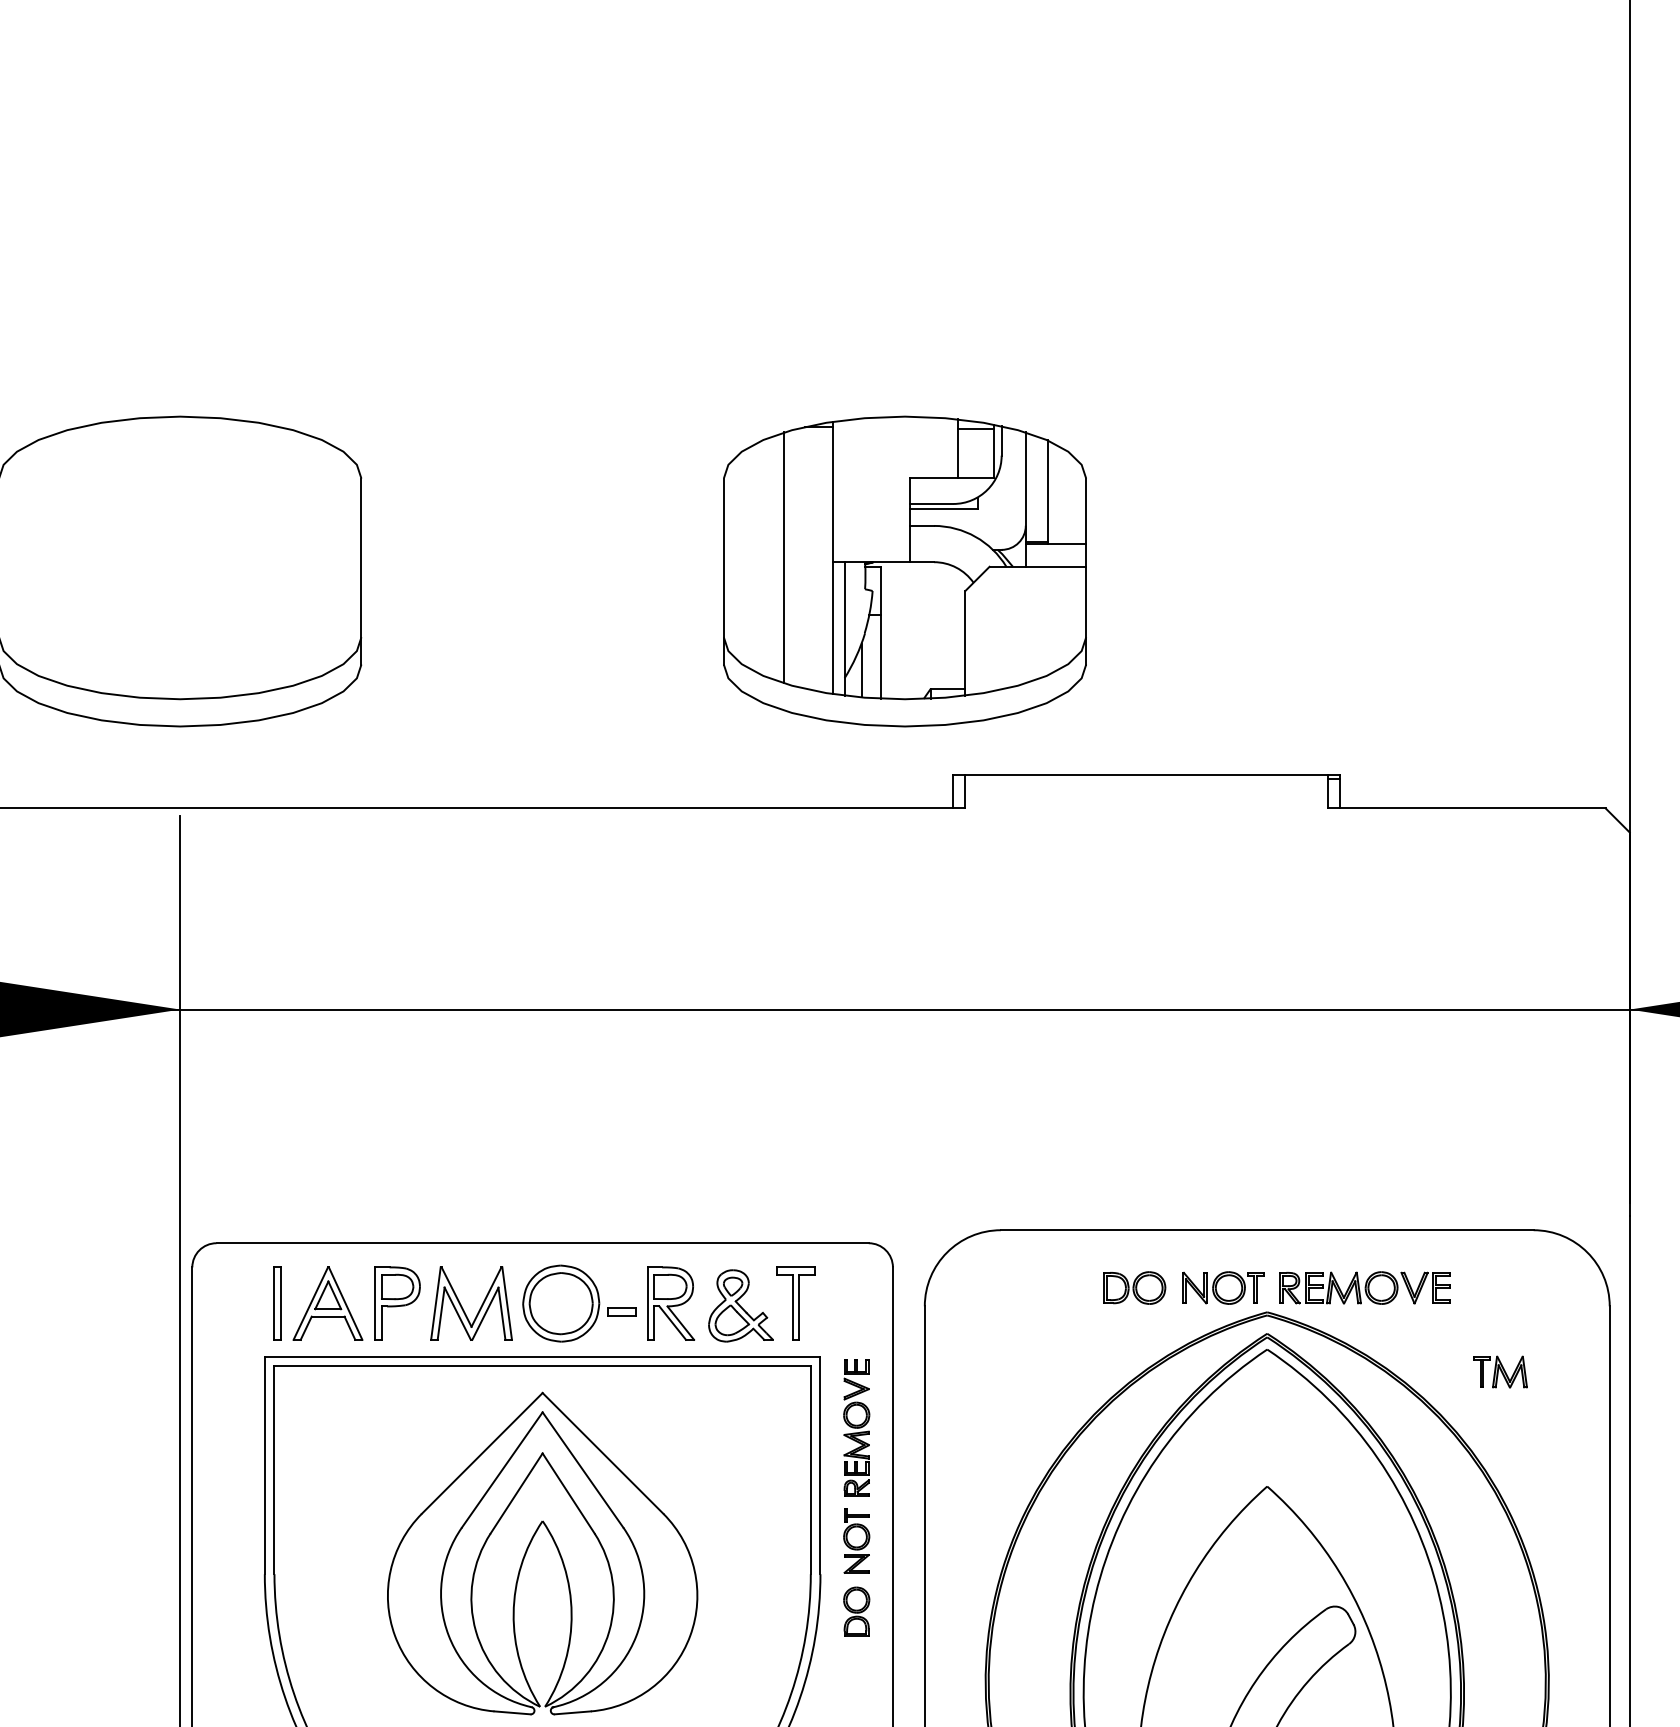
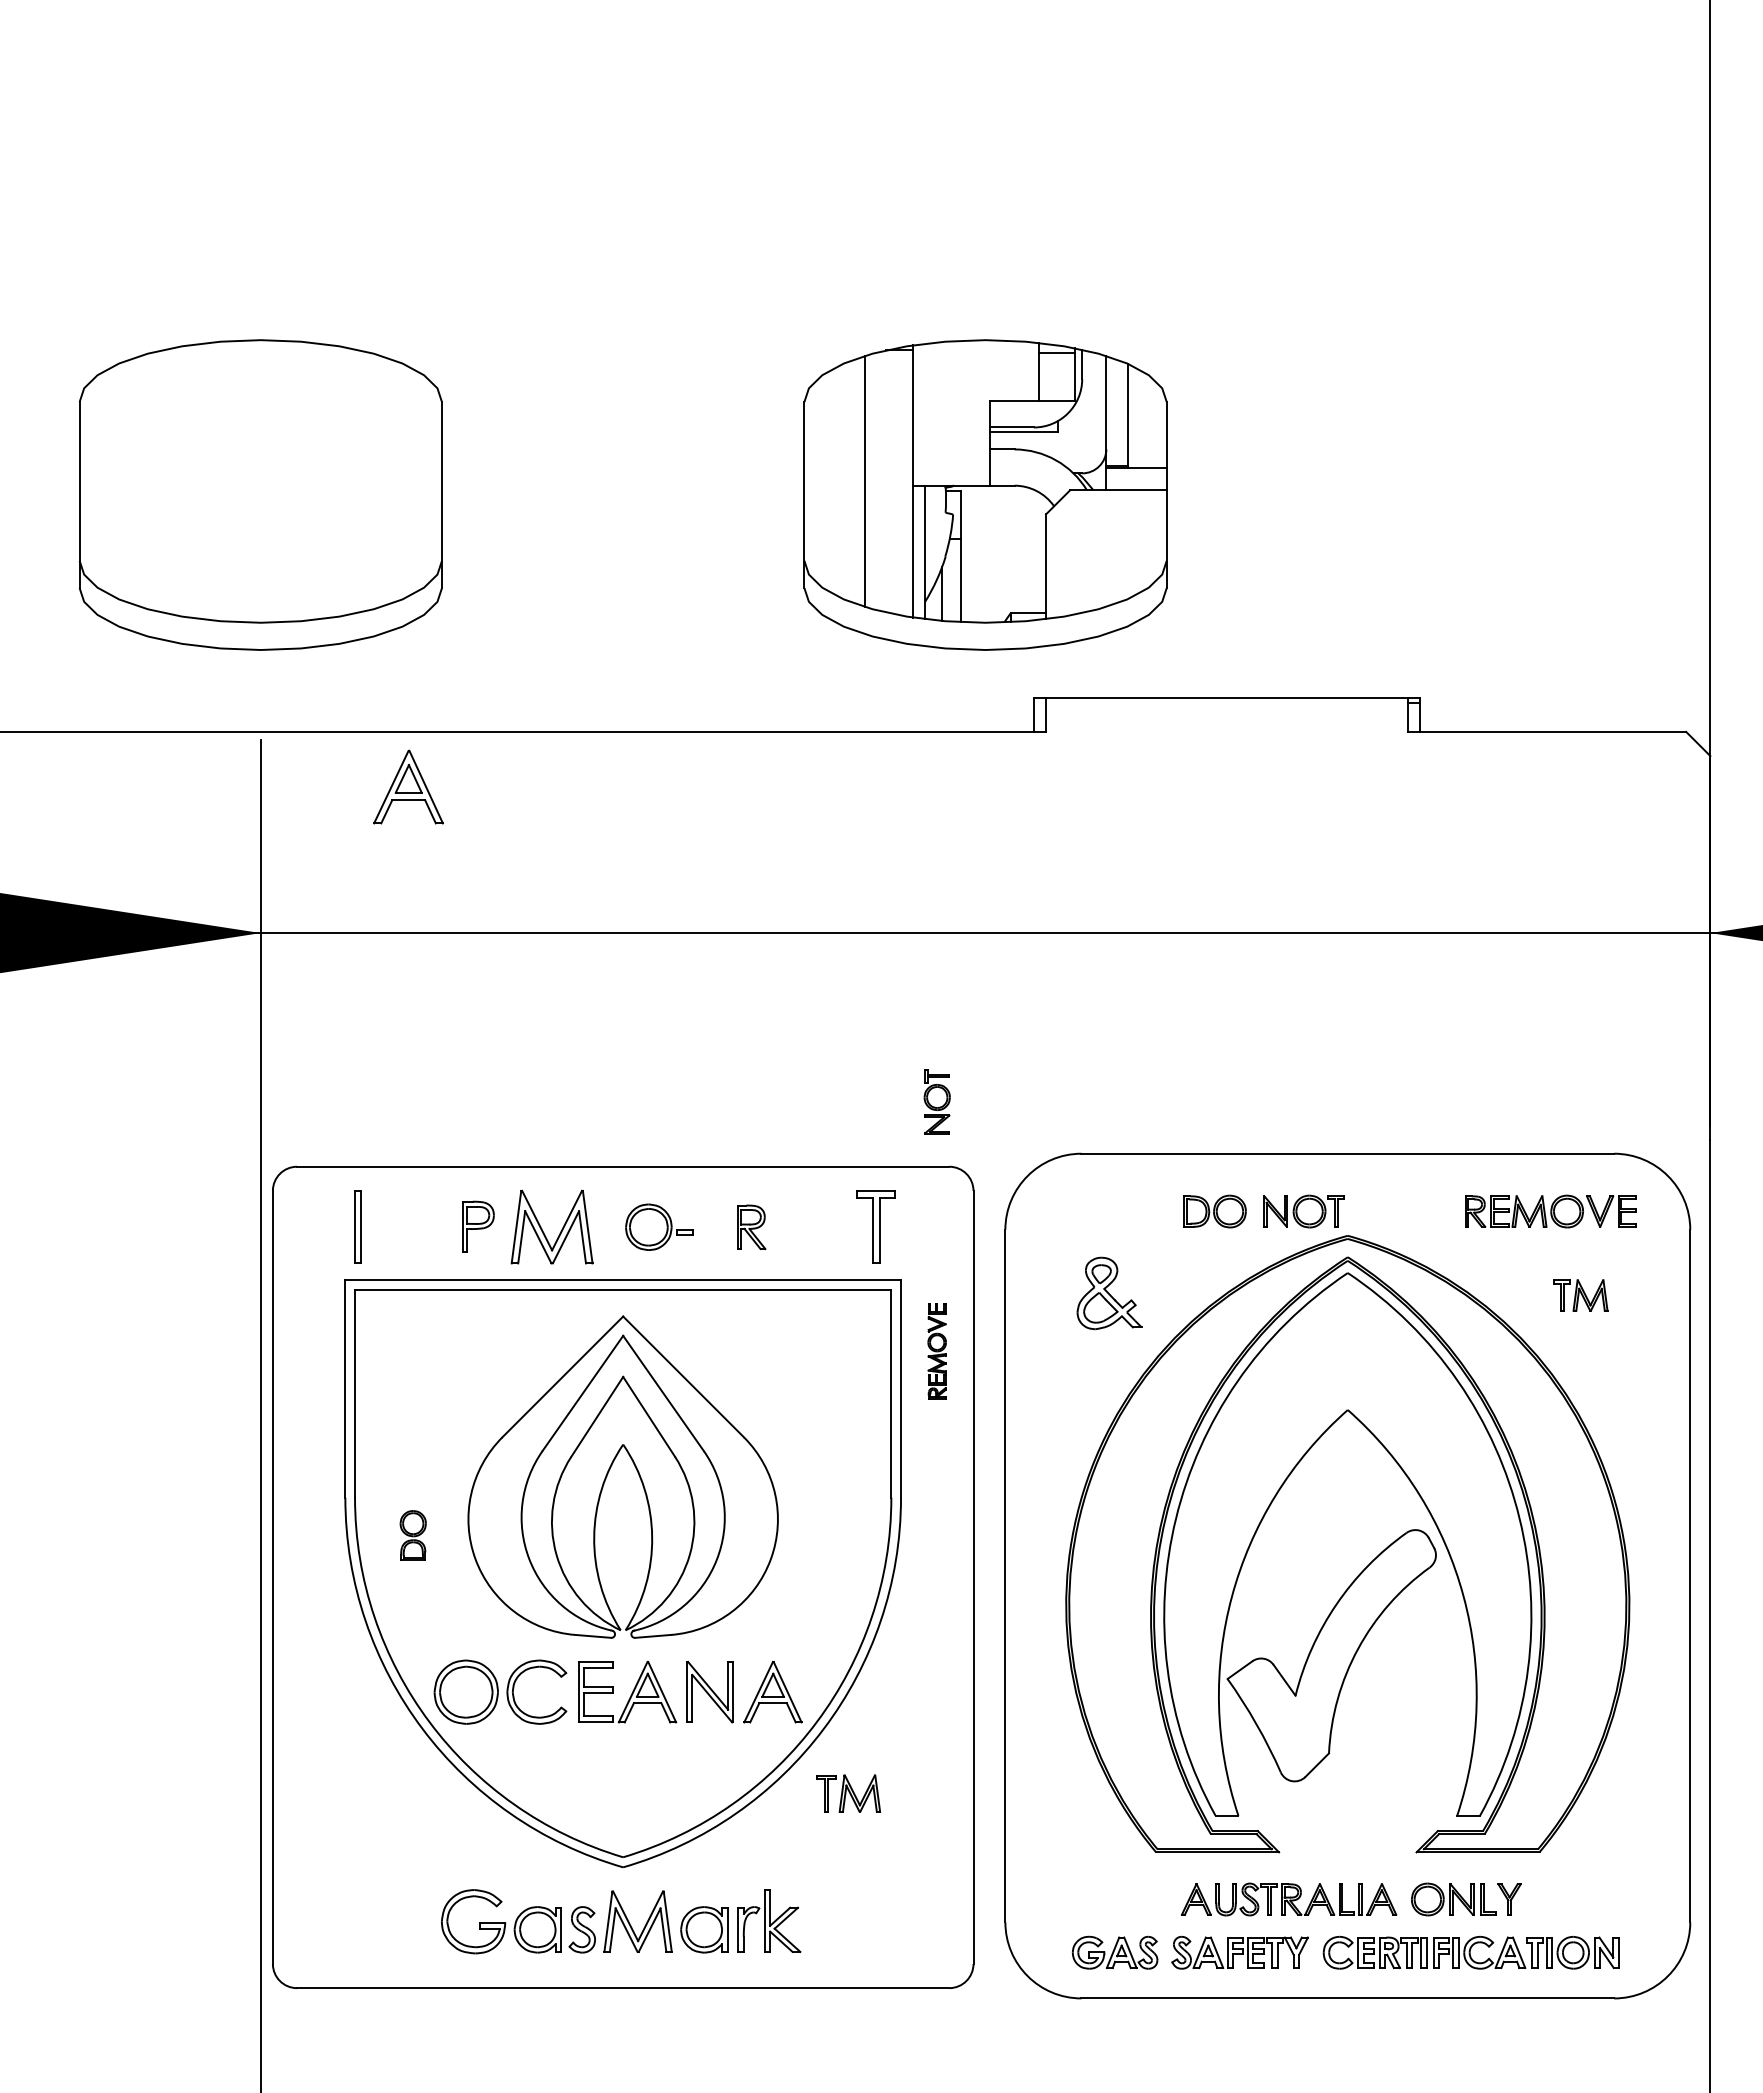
part: (1364, 1287) -> (1550, 1211), moved
part: (327, 1302) -> (408, 786), moved
part: (397, 1302) -> (478, 1226), size x0.7
part: (578, 1303) -> (659, 1227), size x0.6
part: (670, 1303) -> (751, 1227), size x0.6
part: (740, 1305) -> (1109, 1293), moved
part: (855, 1427) -> (936, 1351), size x0.7
part: (855, 1540) -> (936, 1101), moved
part: (855, 1611) -> (412, 1535), moved

